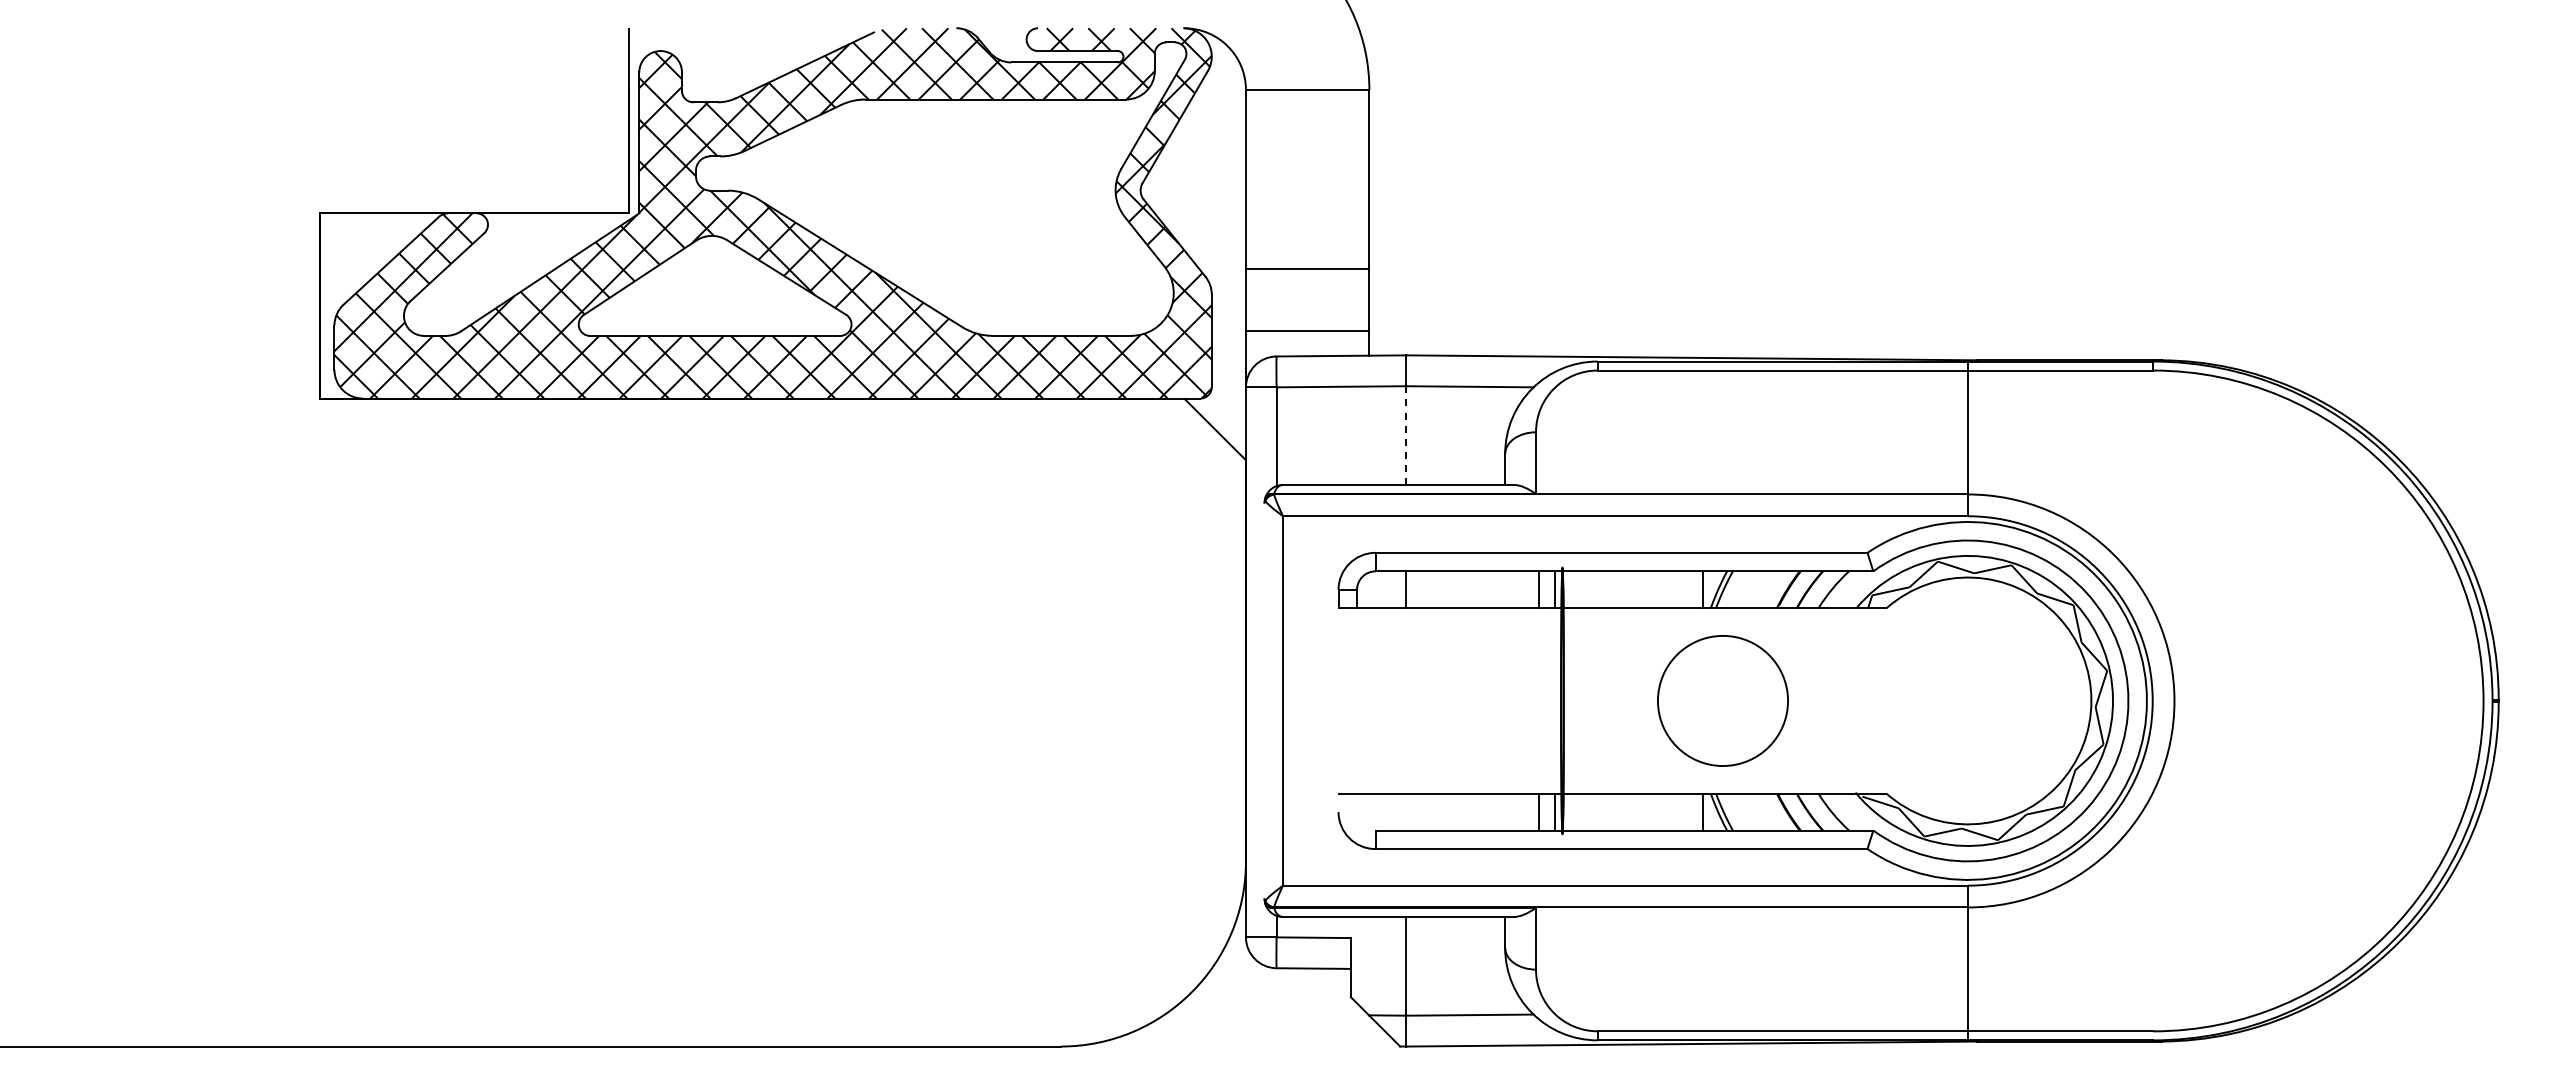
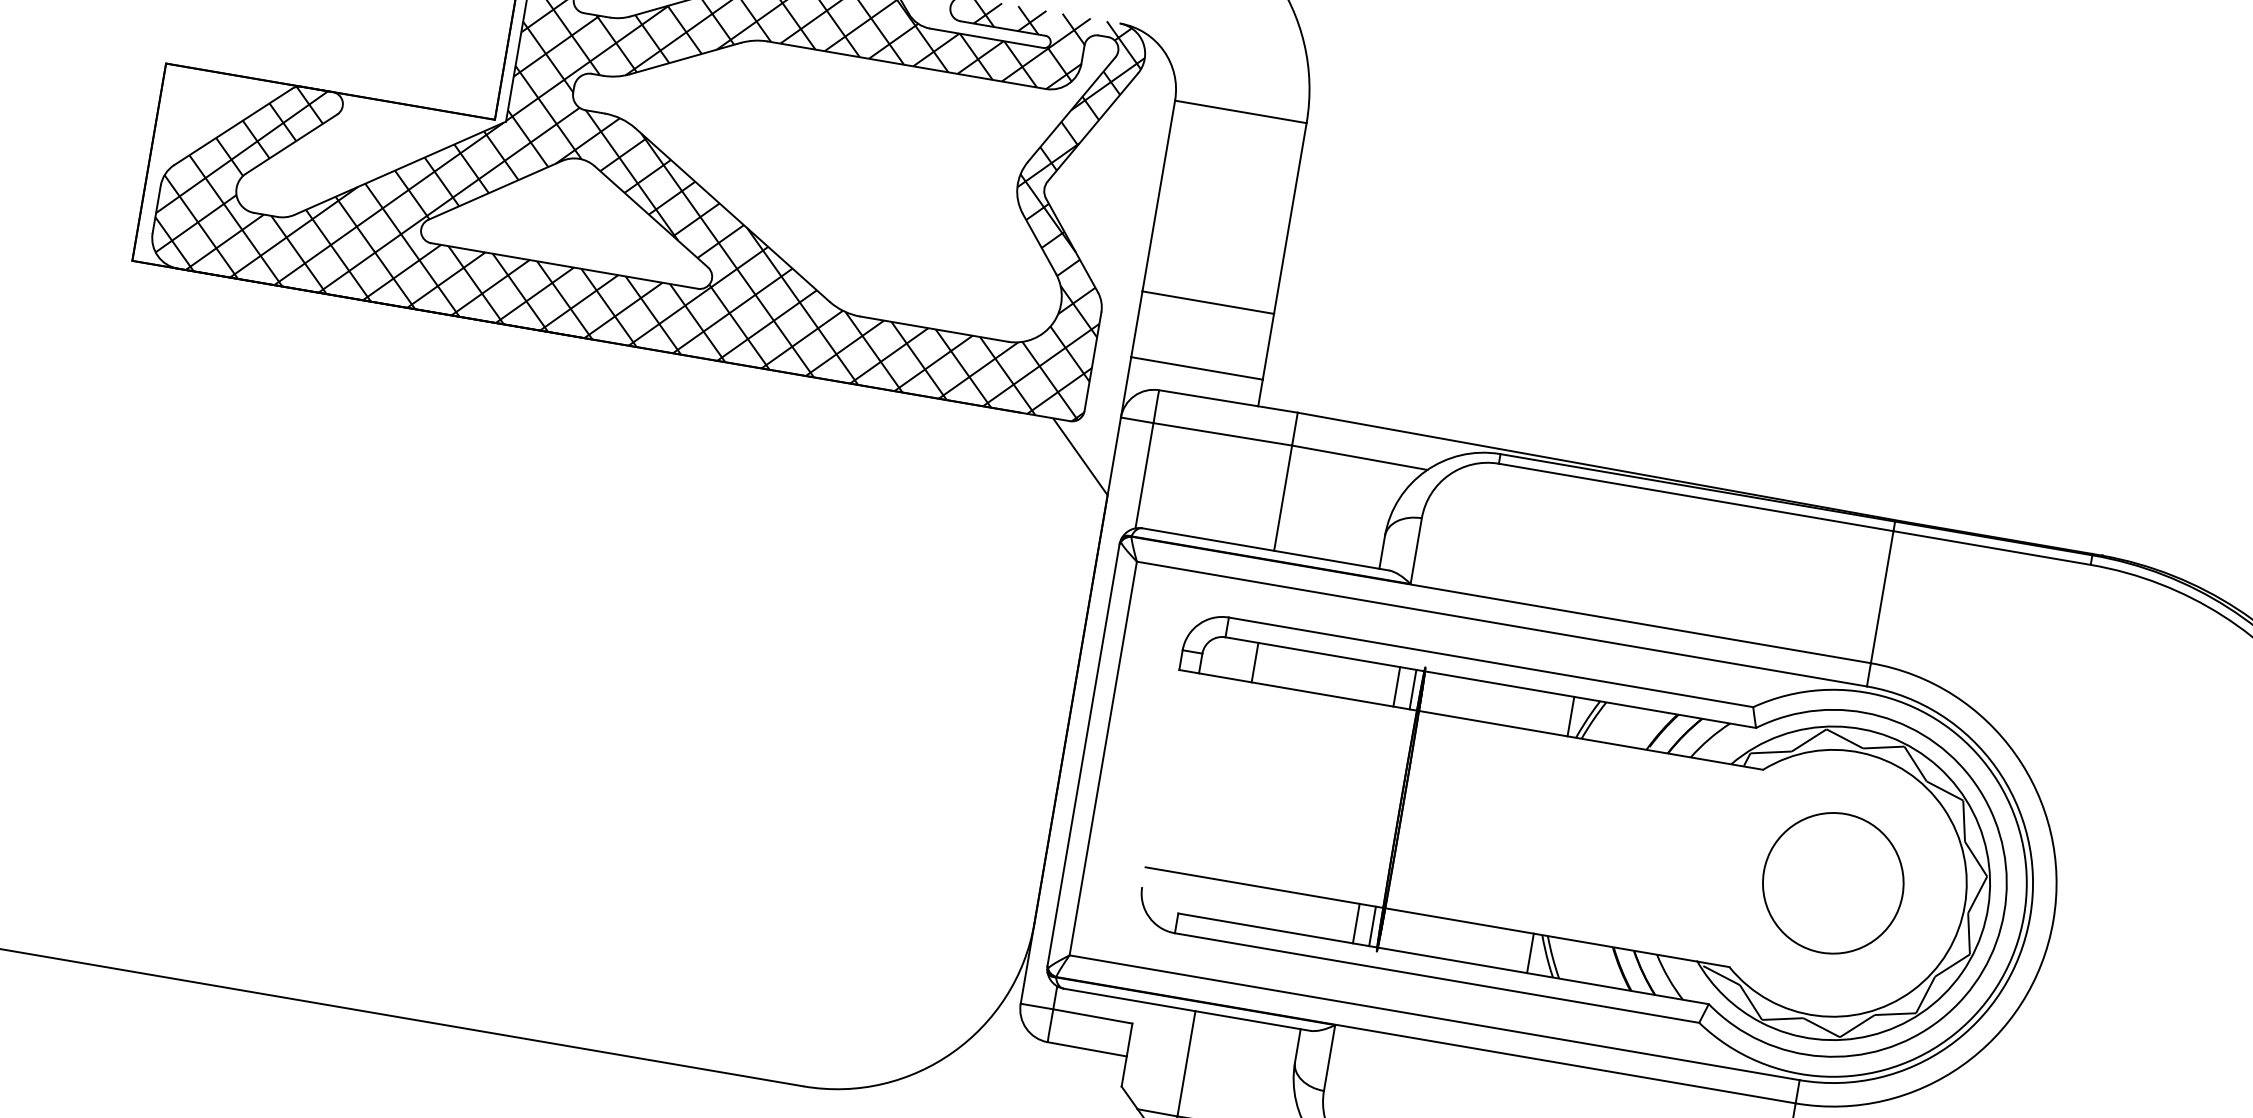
line: (1406, 436) -> (1283, 499), dashed -> solid
line: (1264, 700) -> (1083, 754), added
circle: (1722, 700) -> (1832, 882), moved

